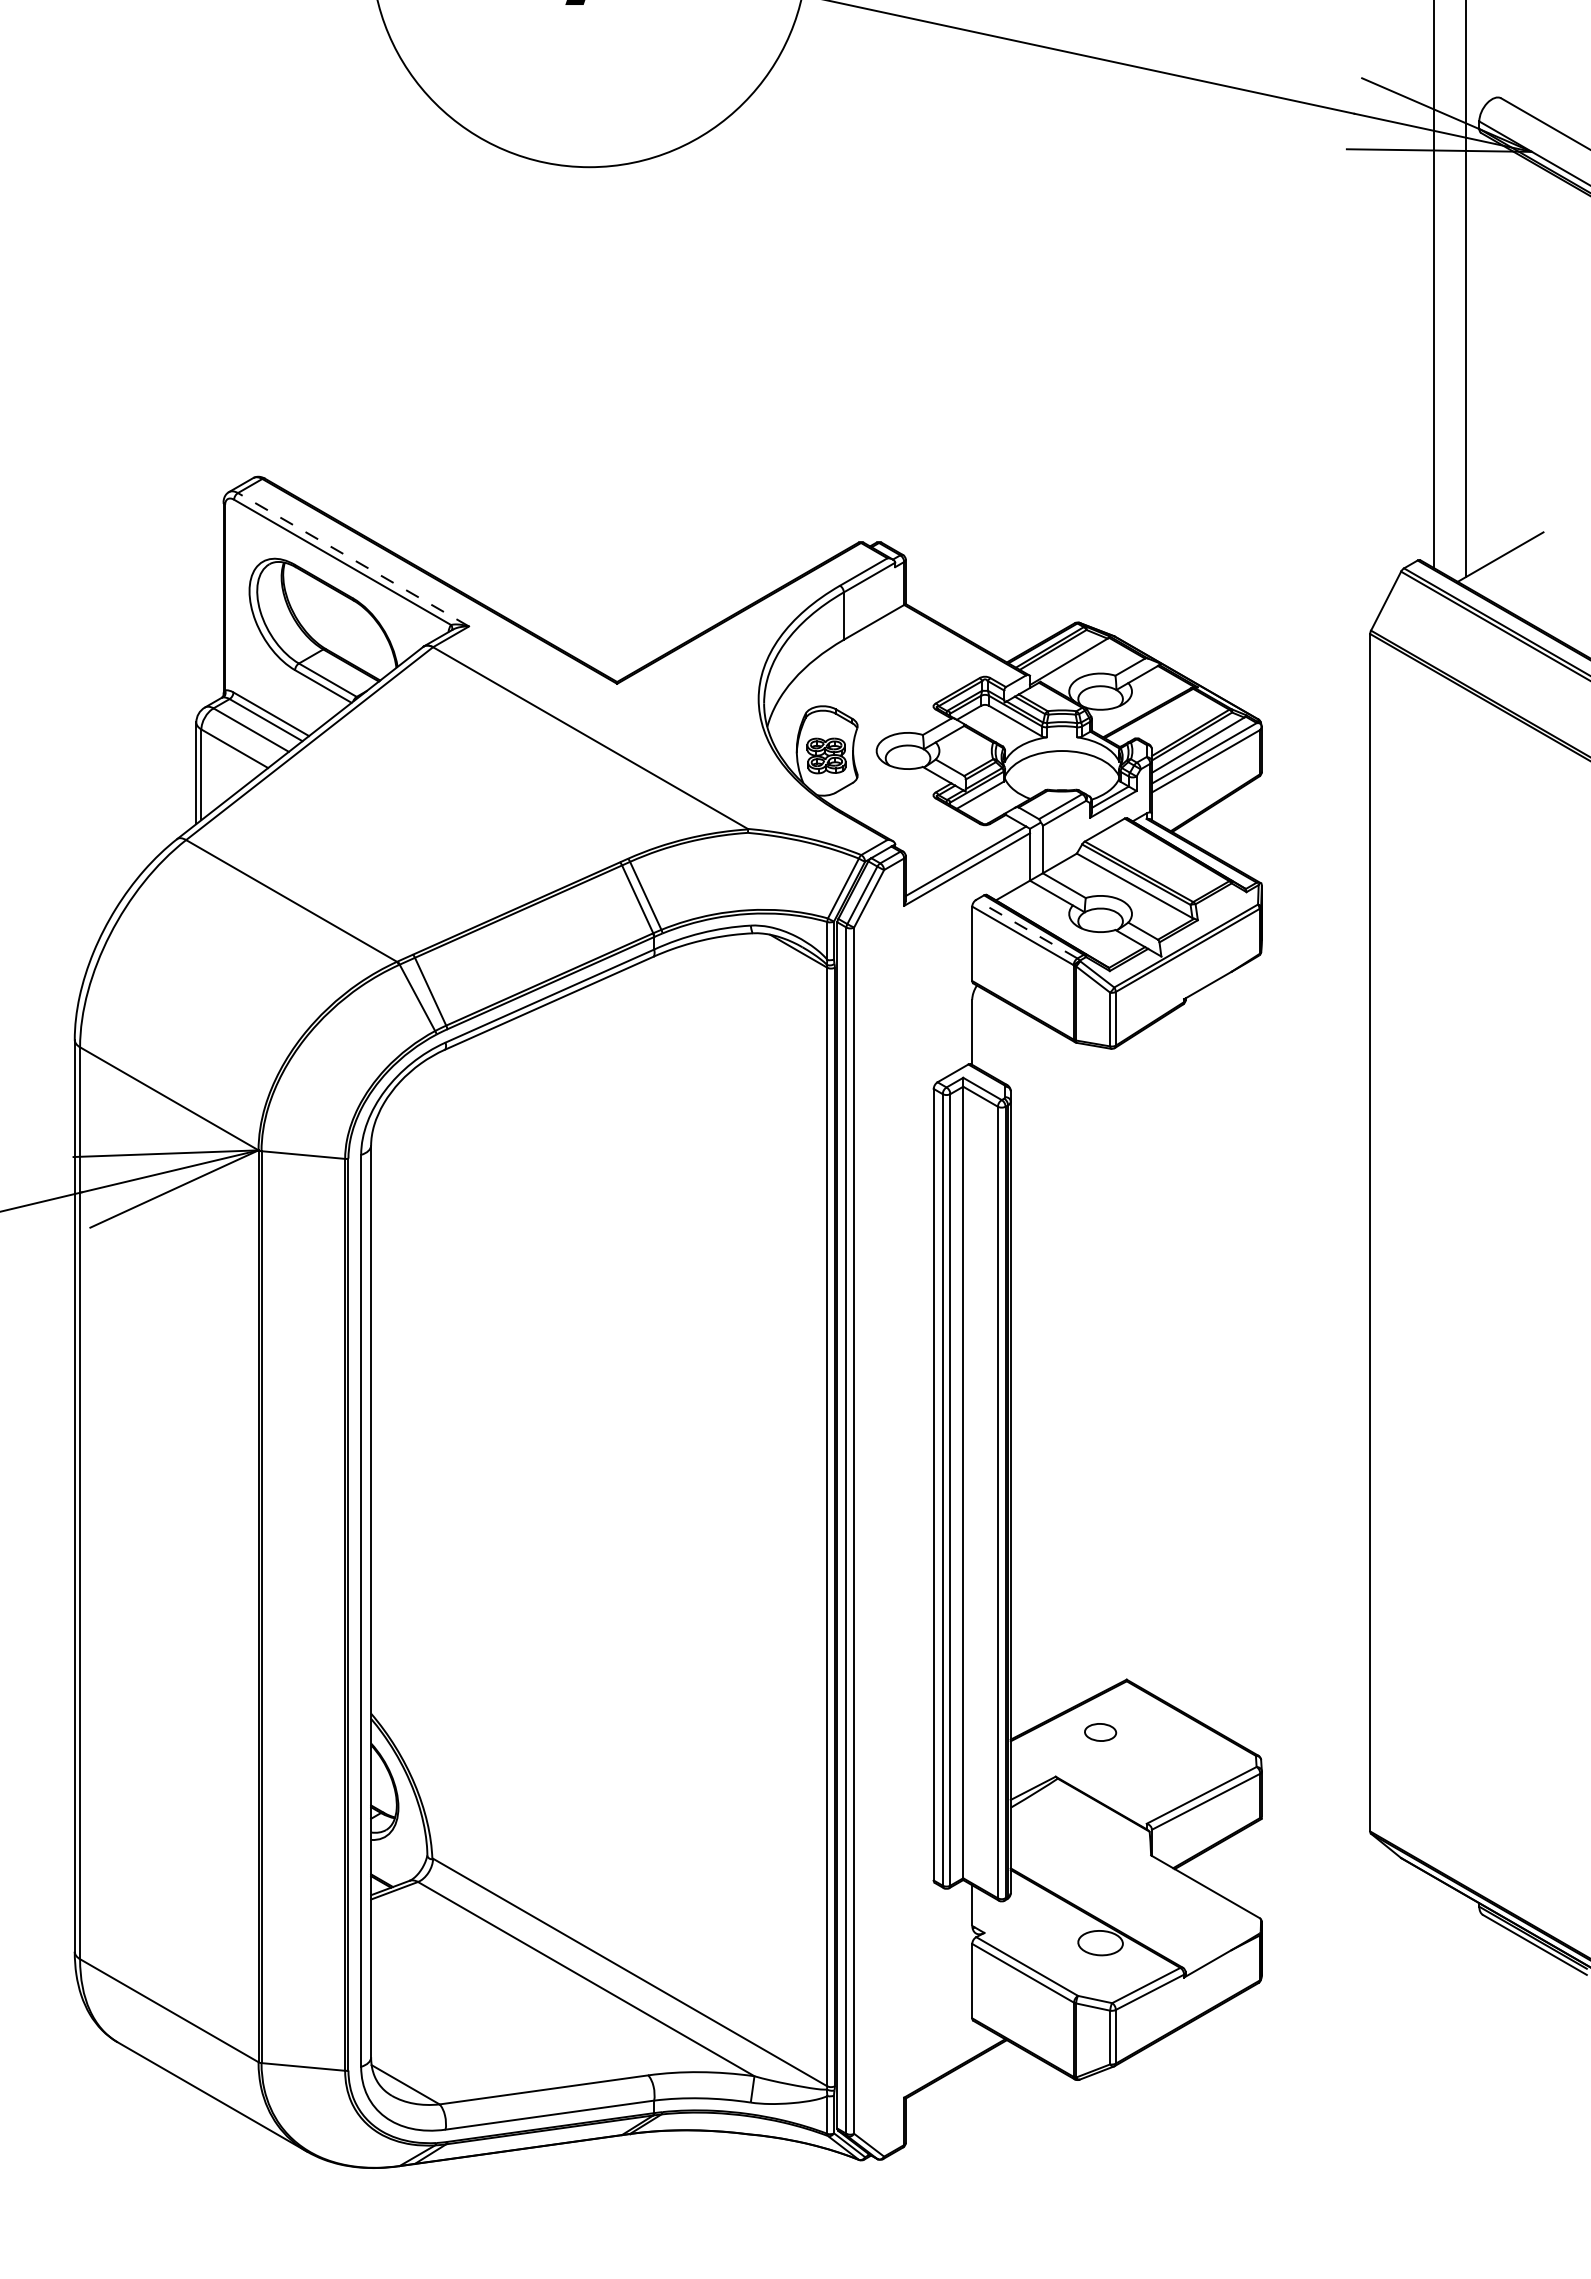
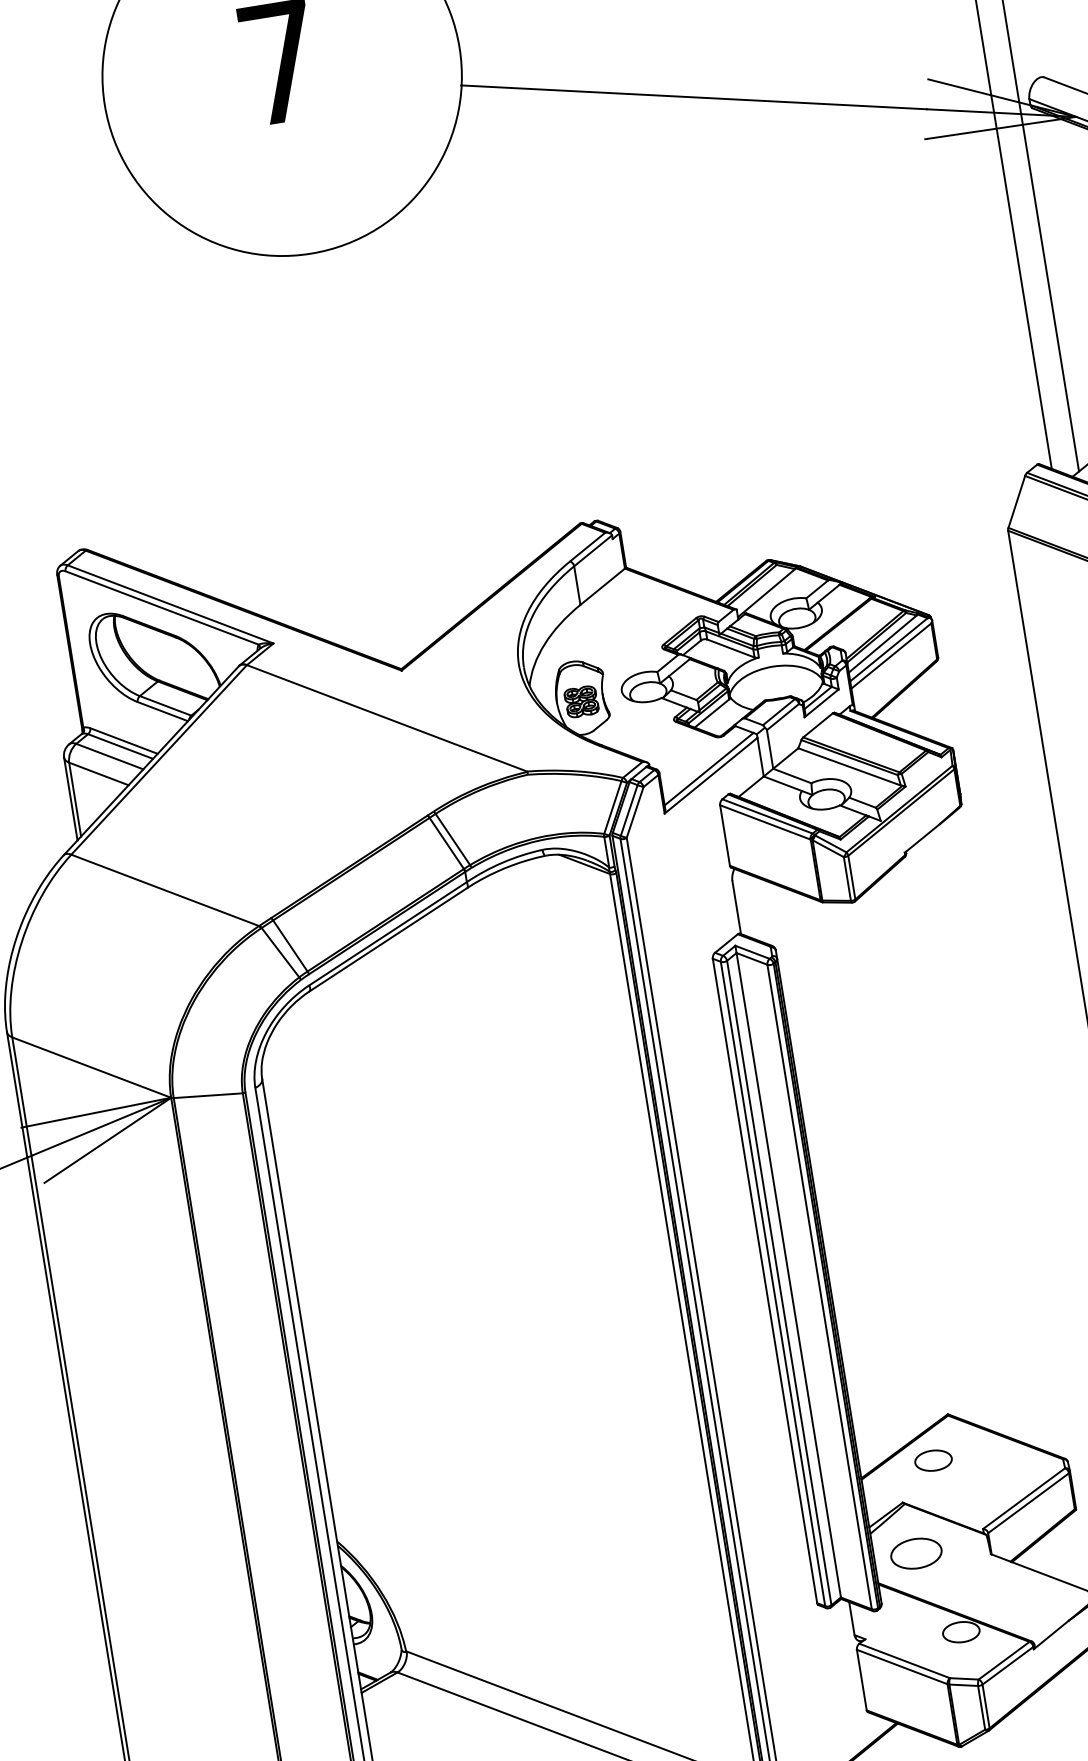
line: (353, 559) -> (170, 604), dashed -> solid
line: (1026, 929) -> (767, 816), dashed -> solid
part: (1100, 1732) -> (933, 1460), size x1.43
part: (1061, 1840) -> (915, 1553), added

